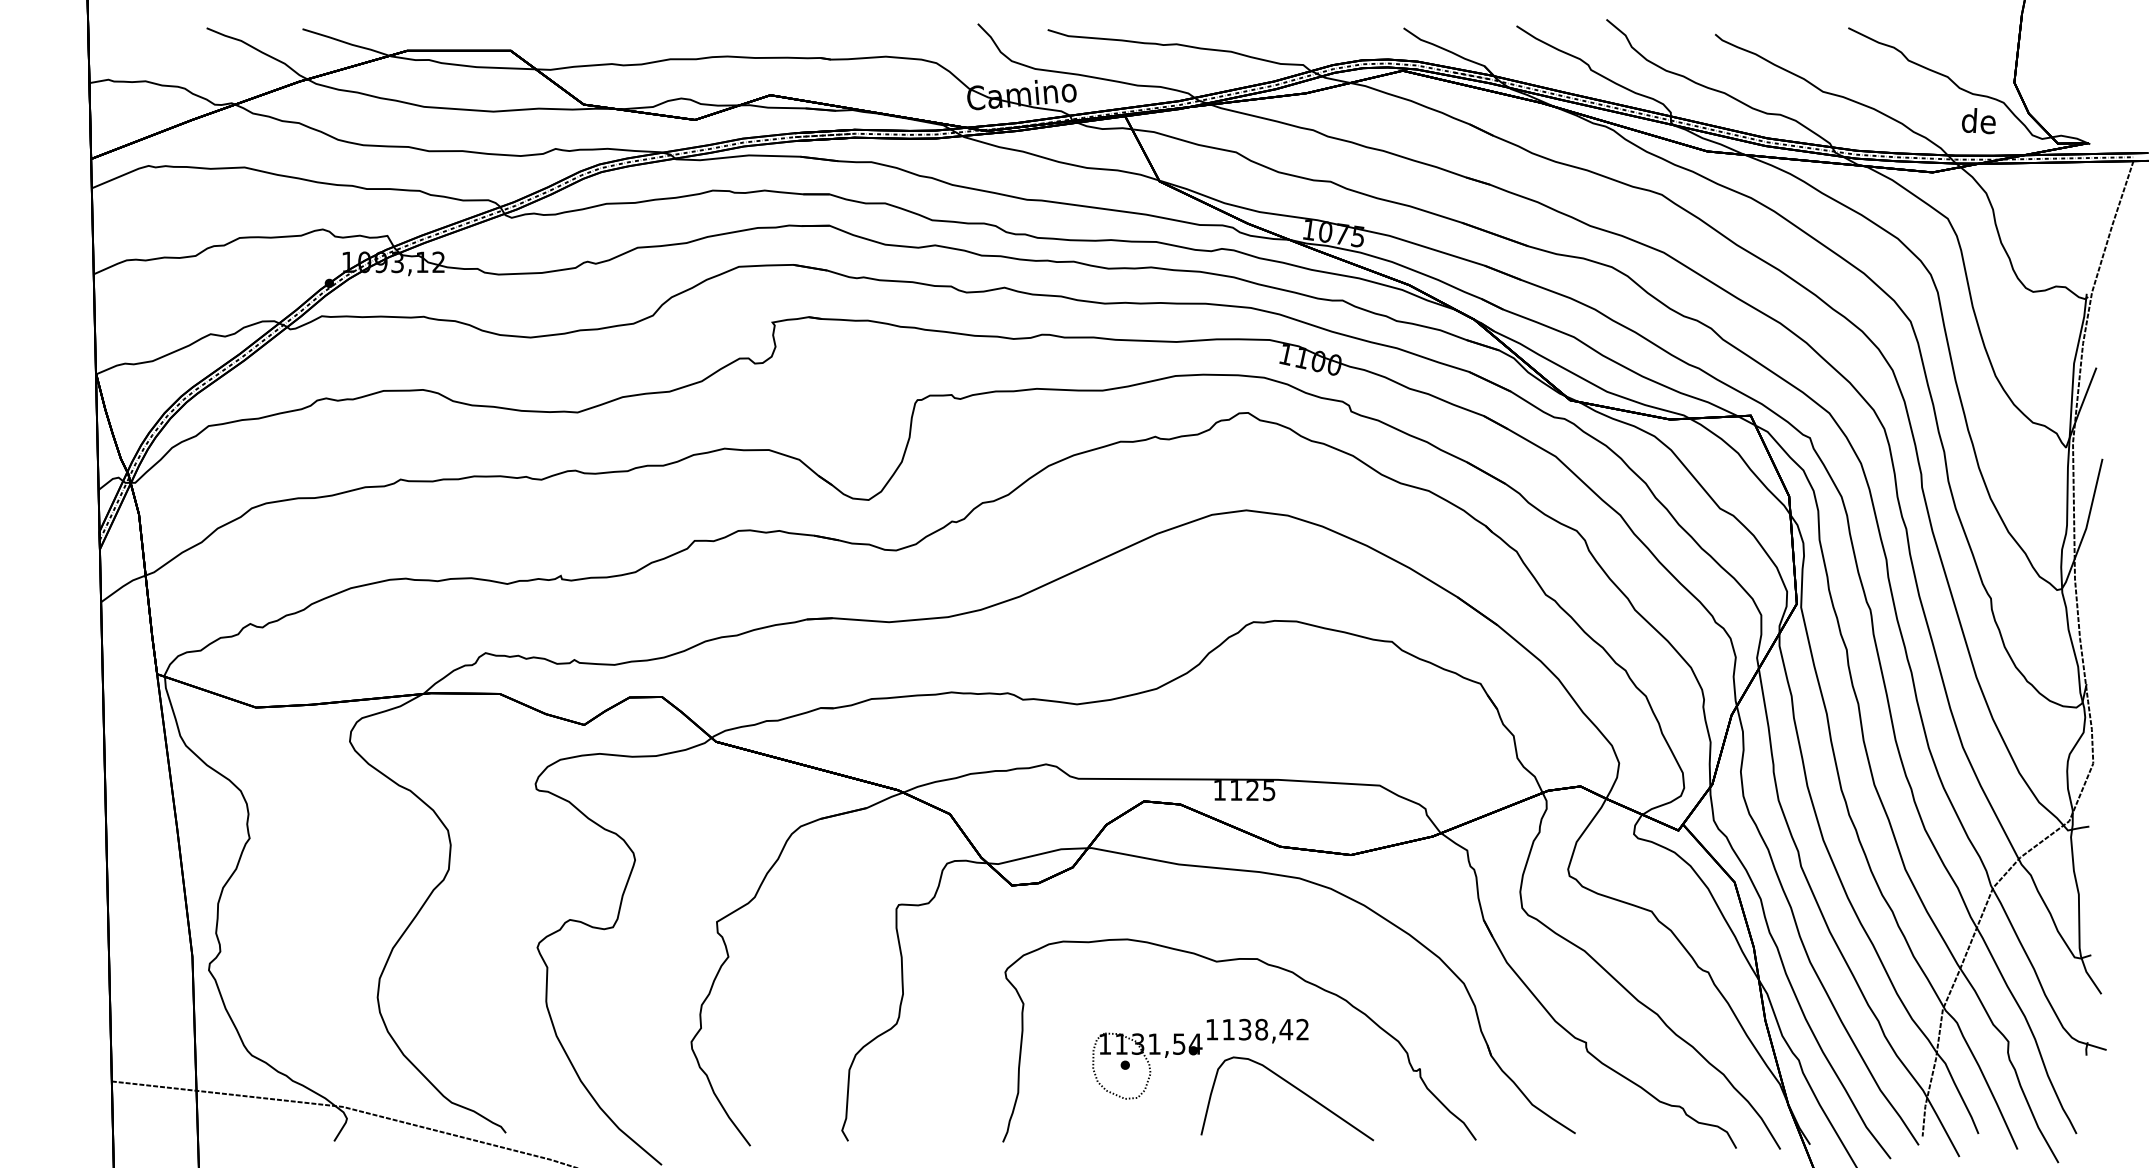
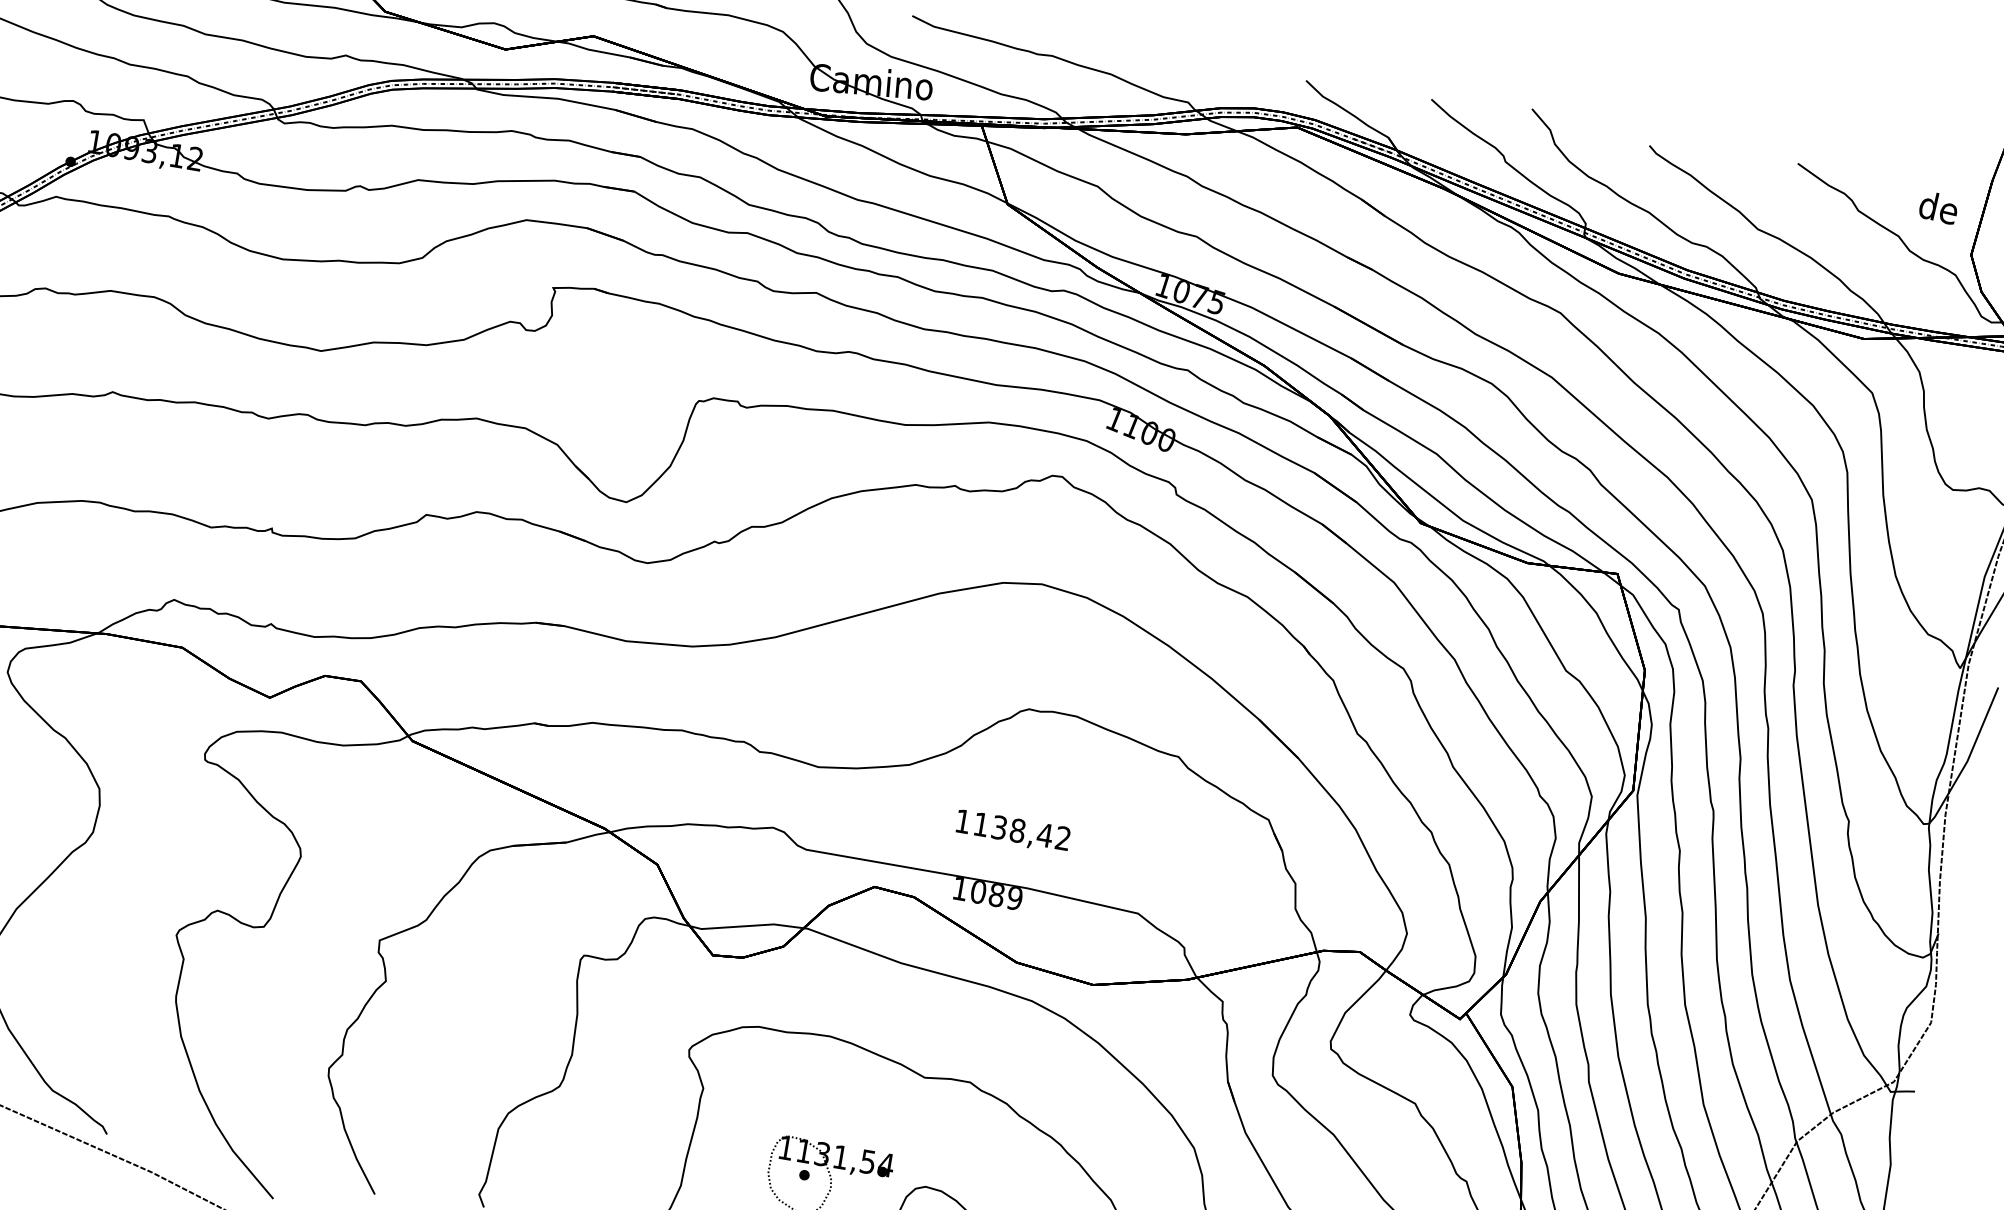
text: (1978, 121) -> (1938, 208), moved
text: (1252, 790) -> (996, 895), 1125 -> 1089
text: (1257, 1030) -> (1013, 830), moved

